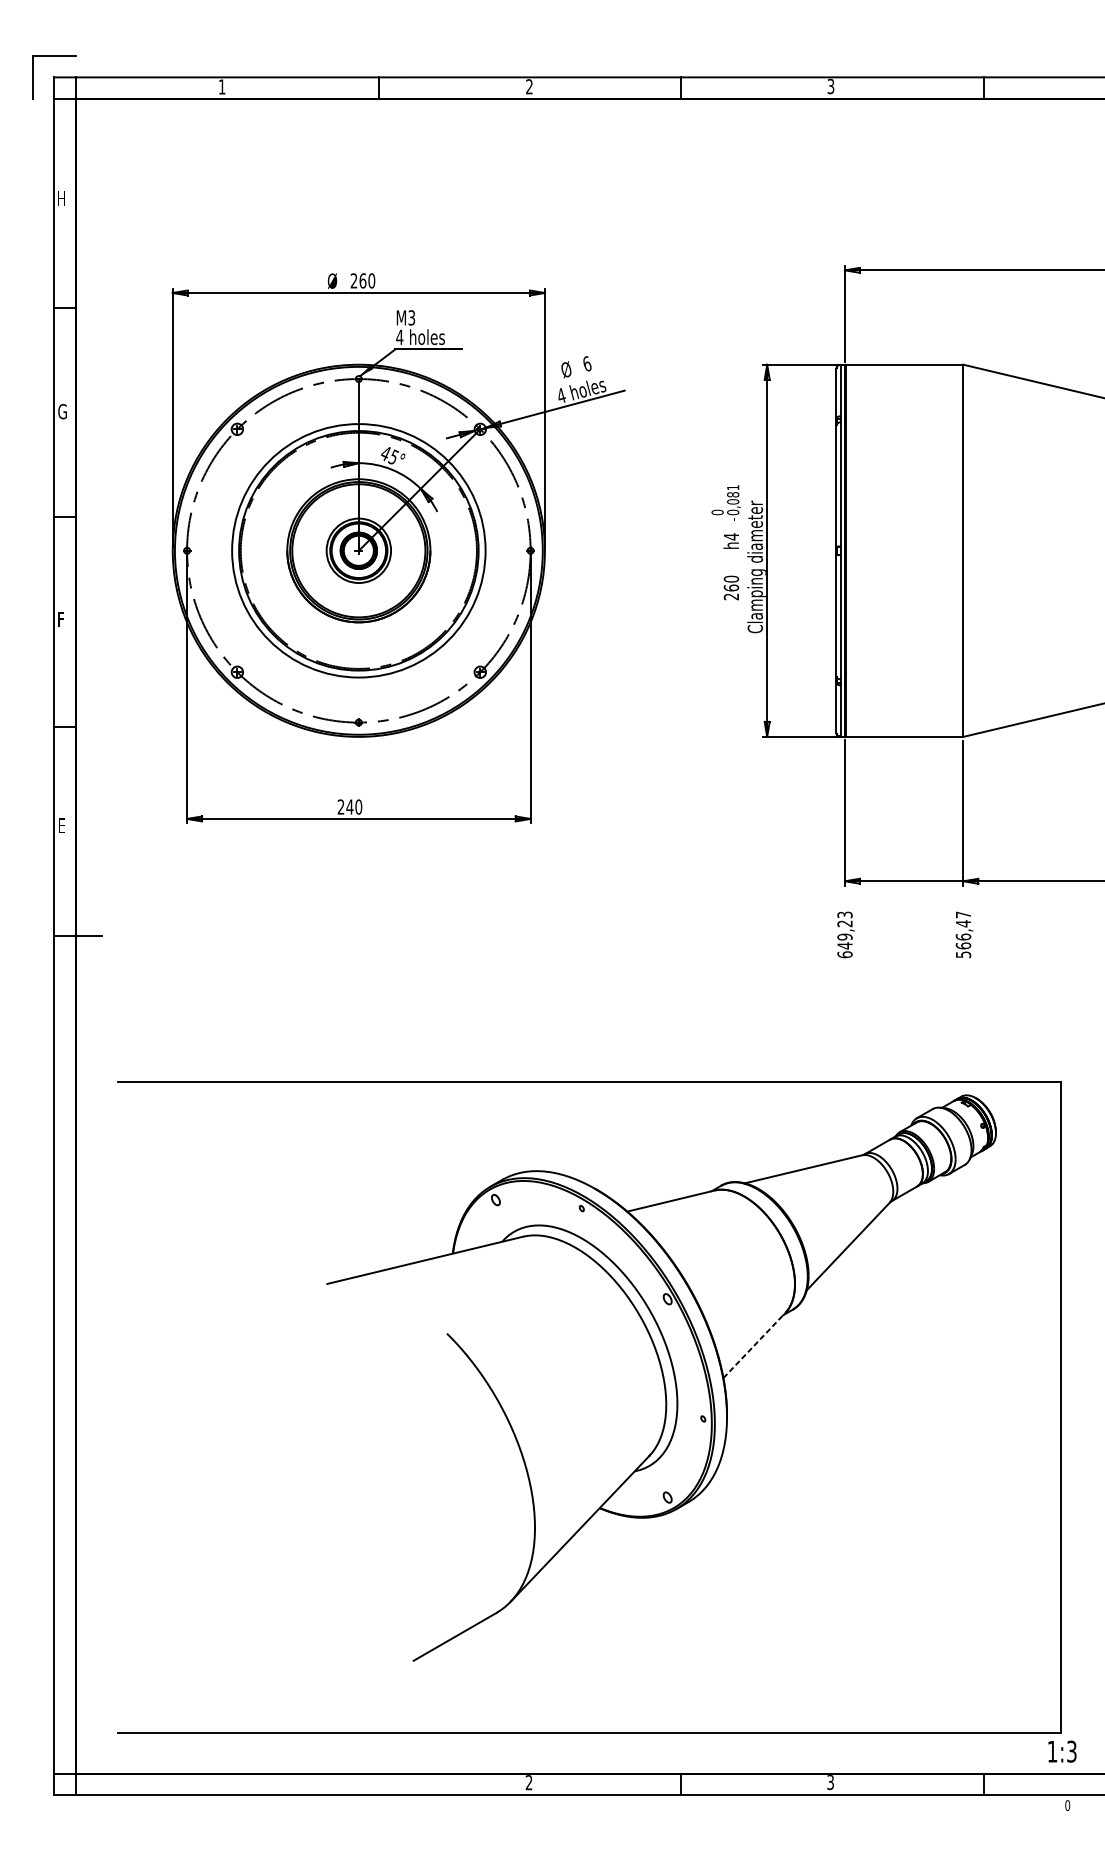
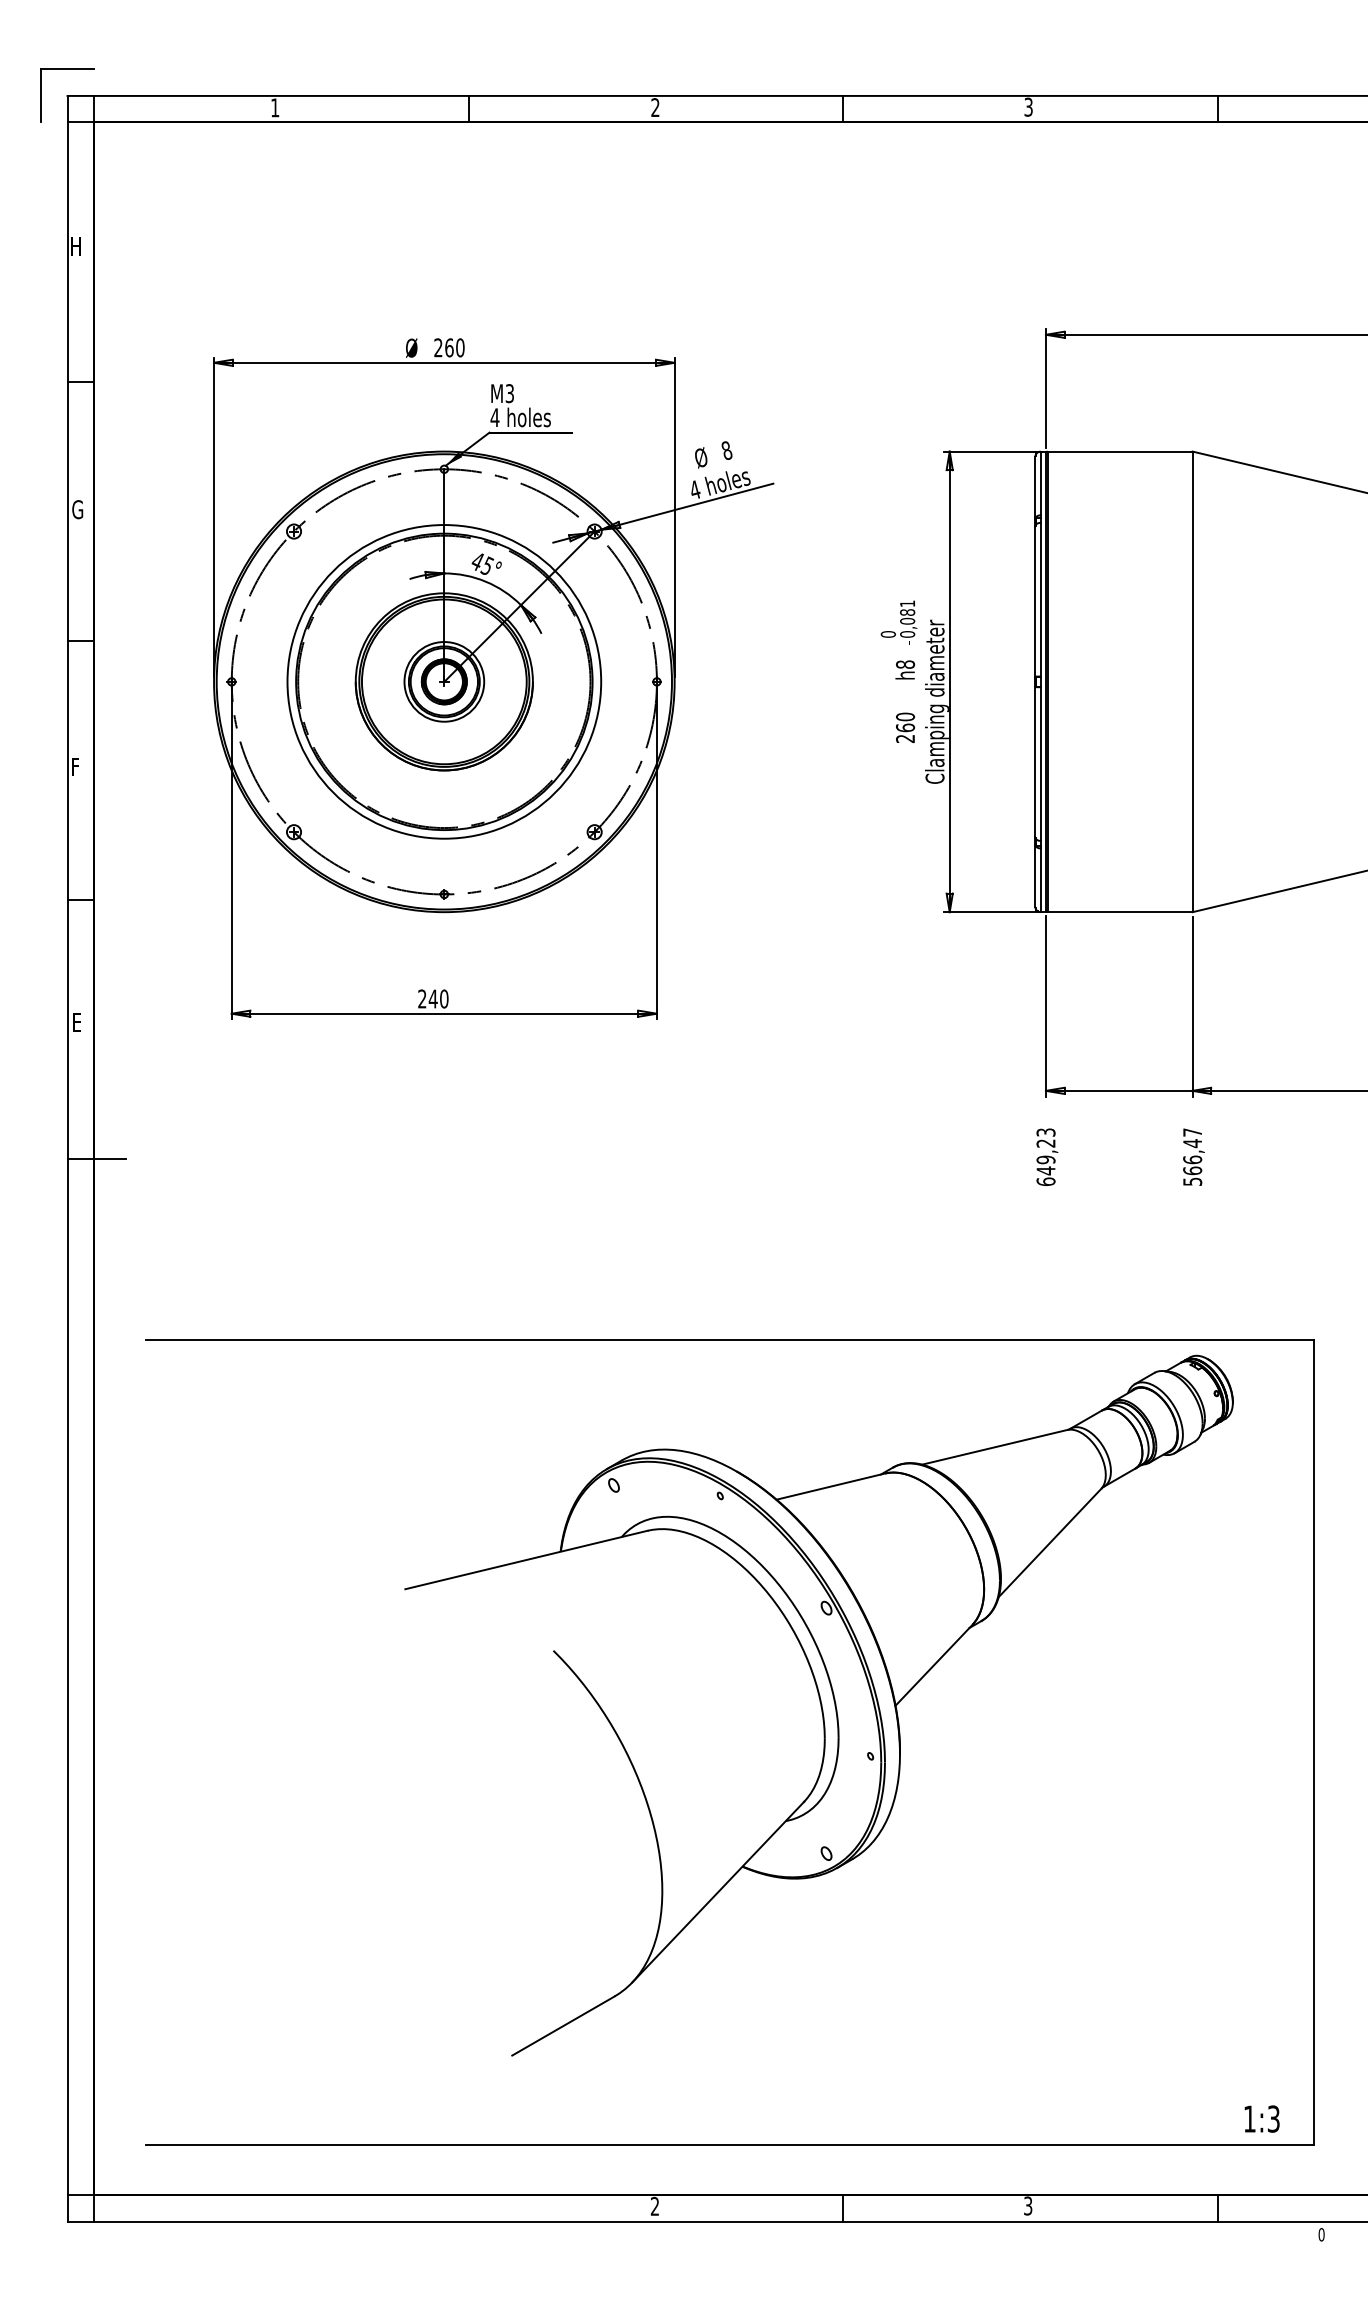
text: (586, 363) -> (726, 450), 6 -> 8
text: (731, 536) -> (905, 664), h4 -> h8
line: (754, 1345) -> (934, 1665), dashed -> solid
text: (1061, 1751) -> (1261, 2118), moved

